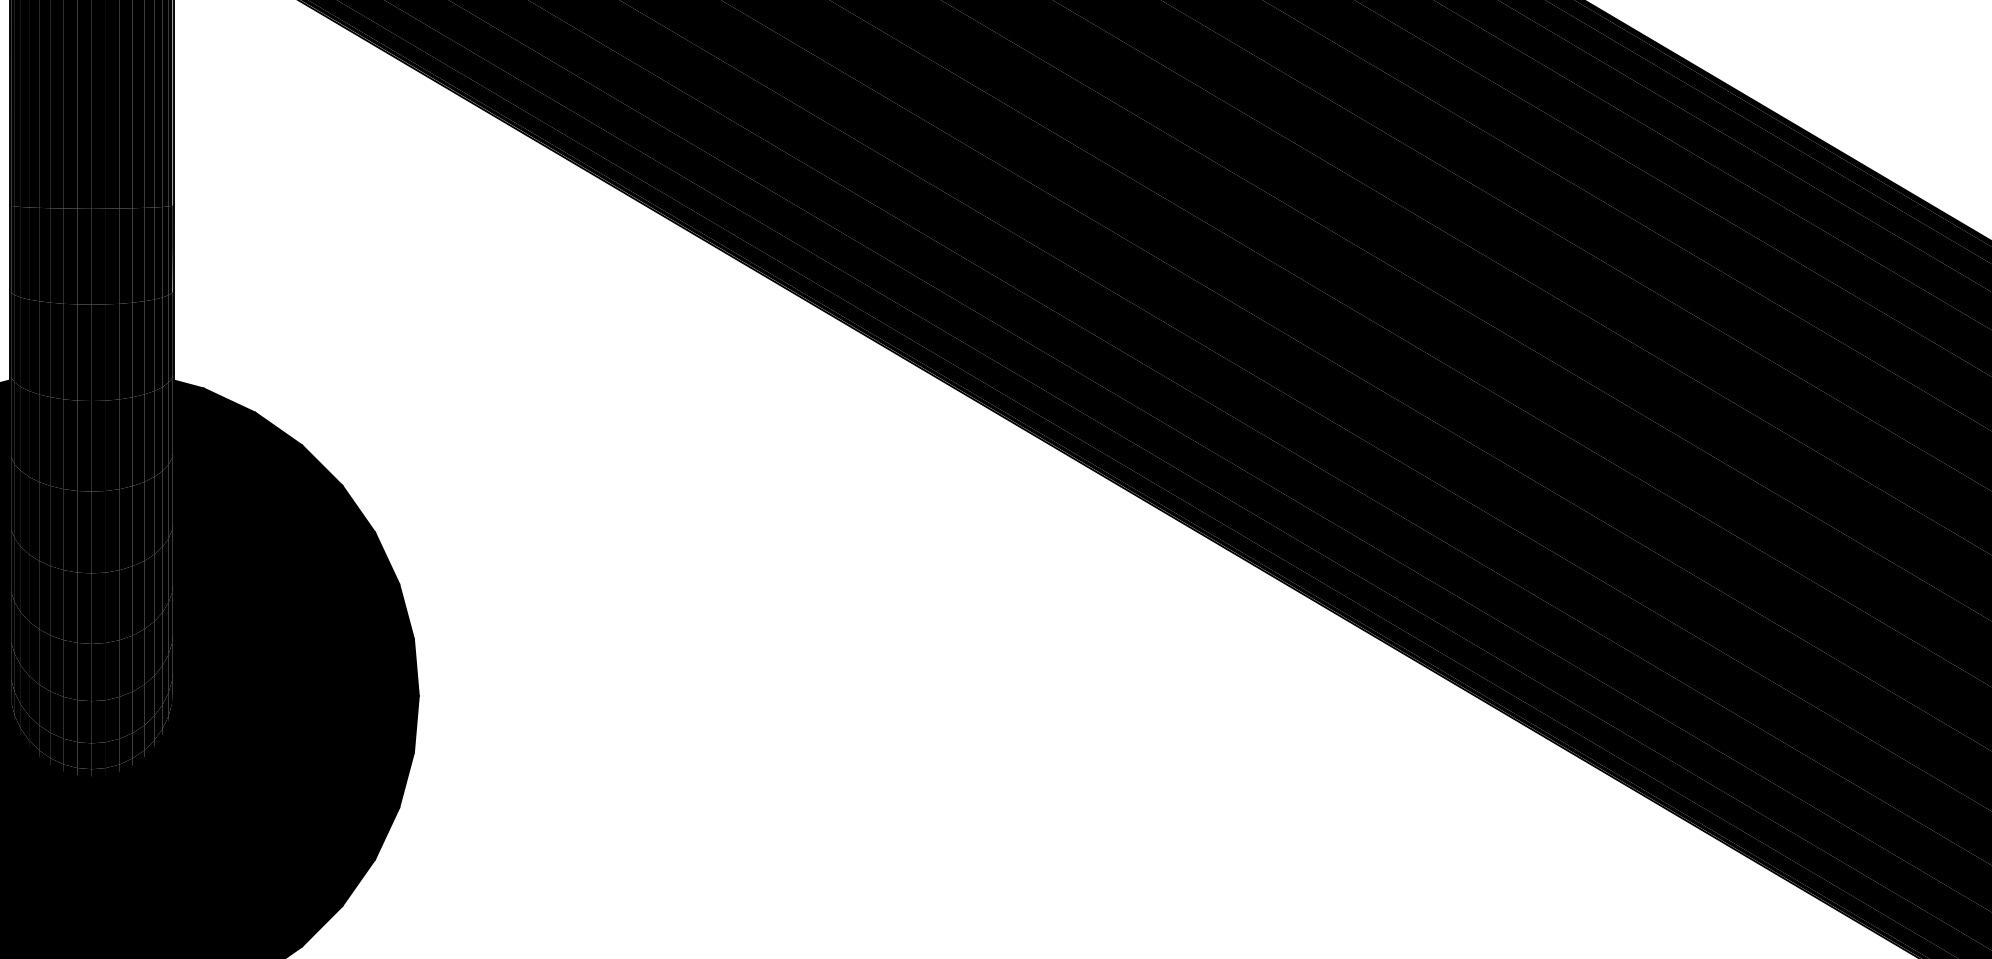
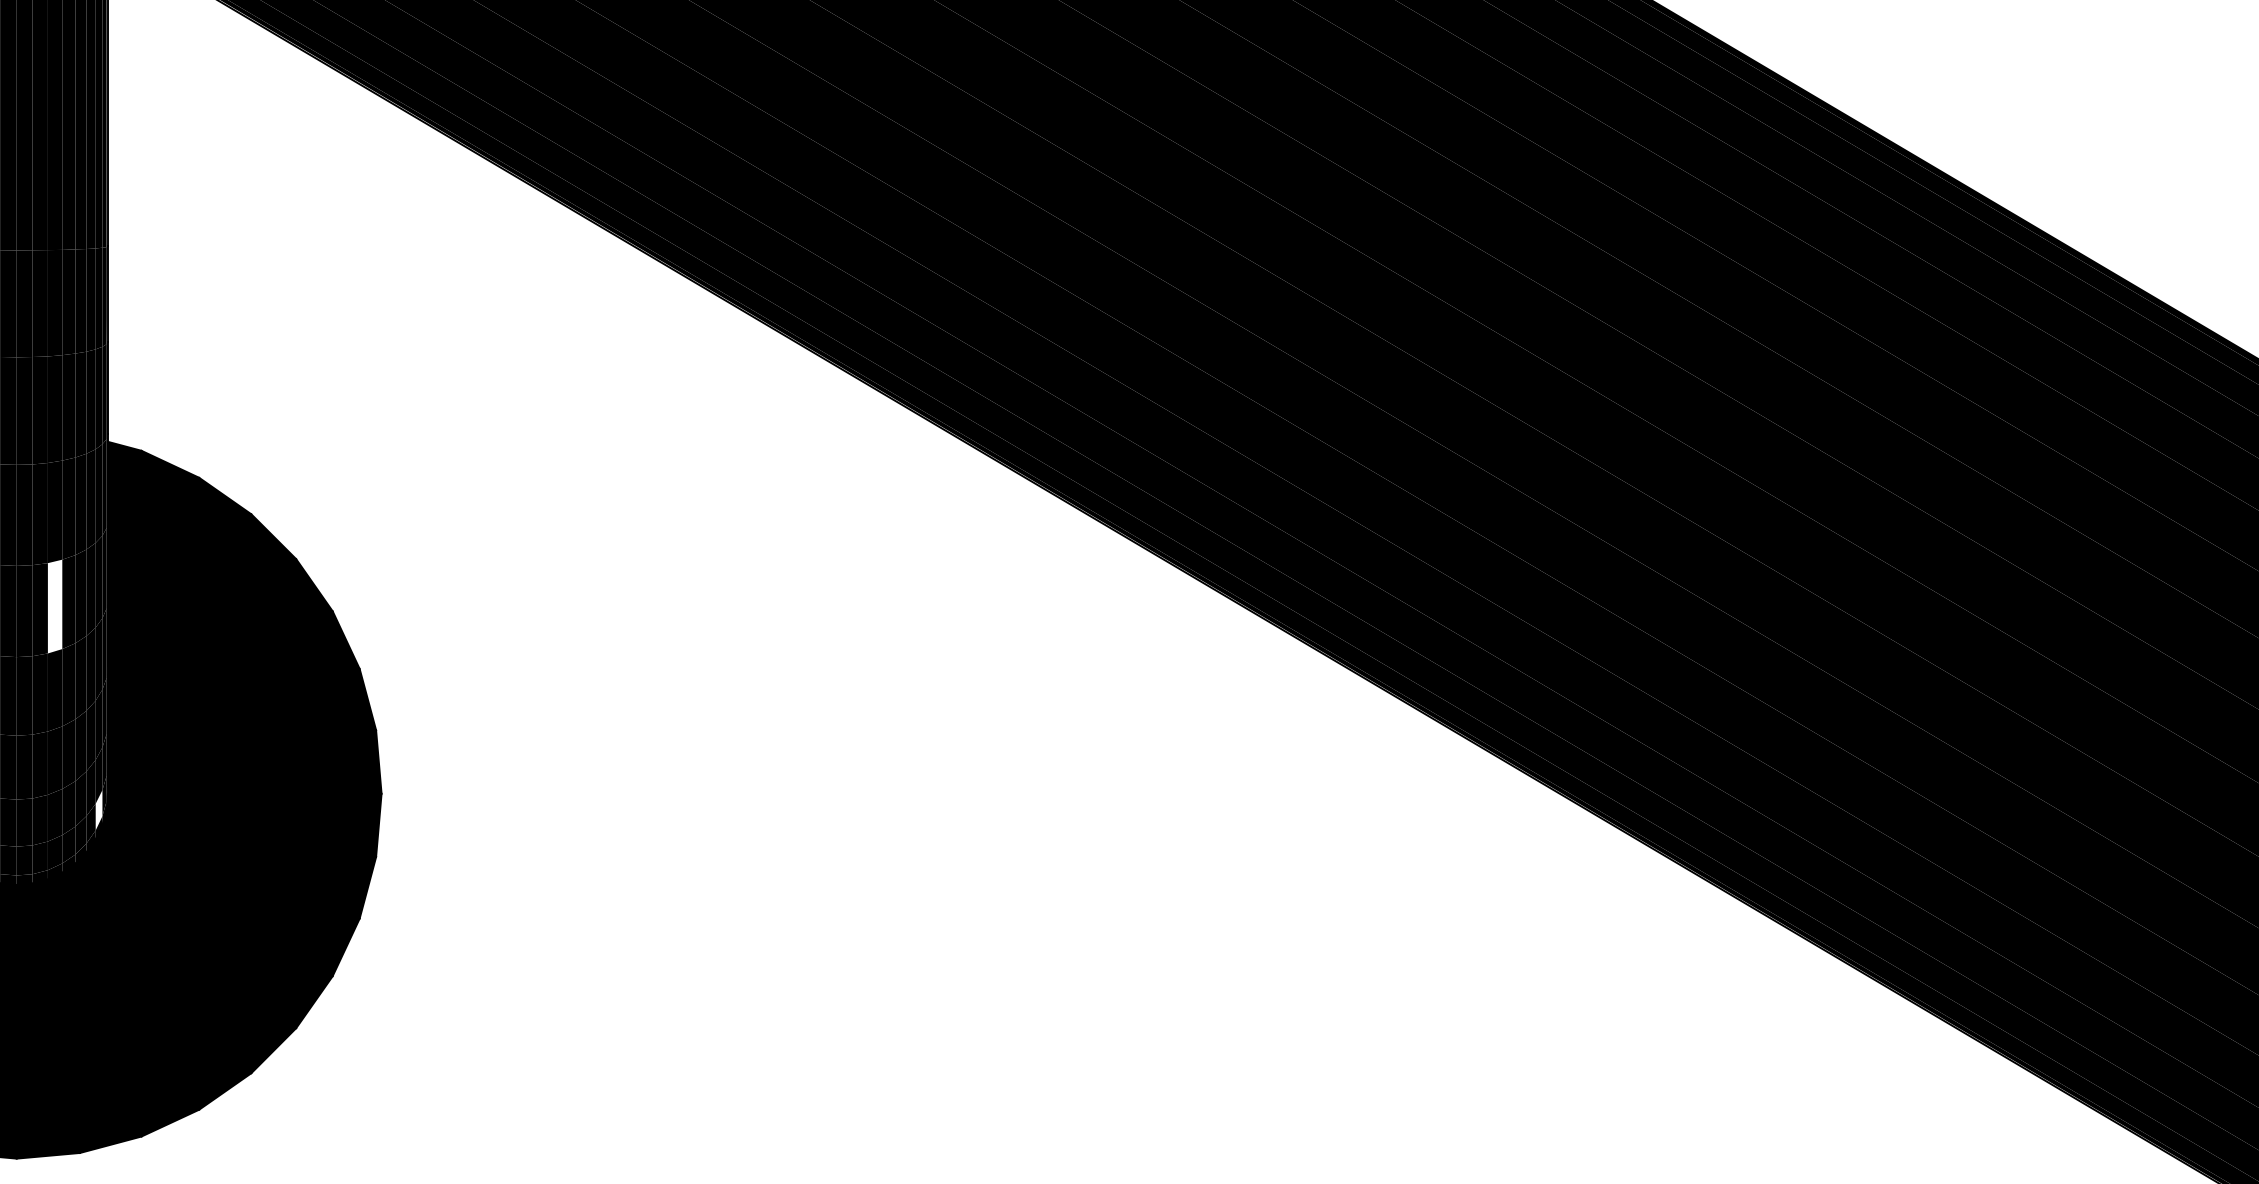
fill: (125, 528) -> (54, 606), removed
fill: (165, 710) -> (98, 810), removed

